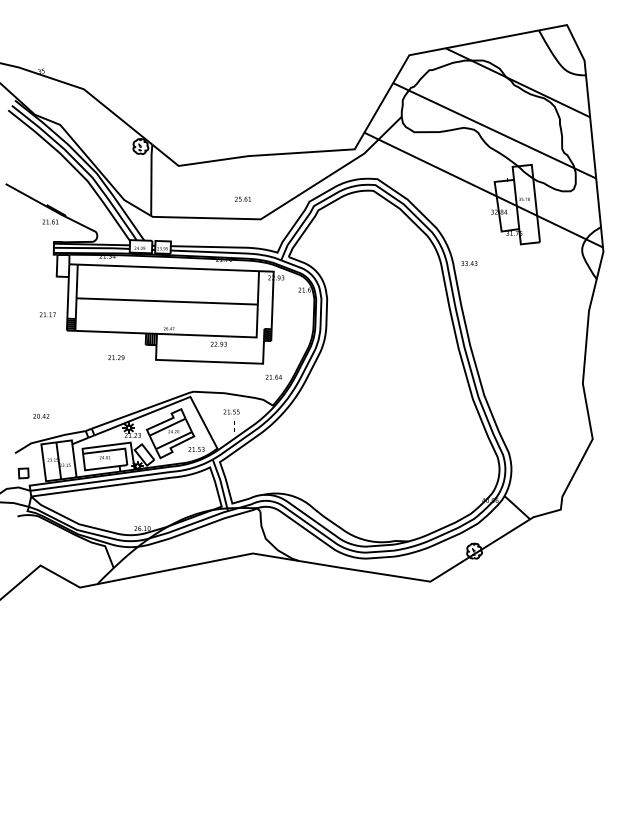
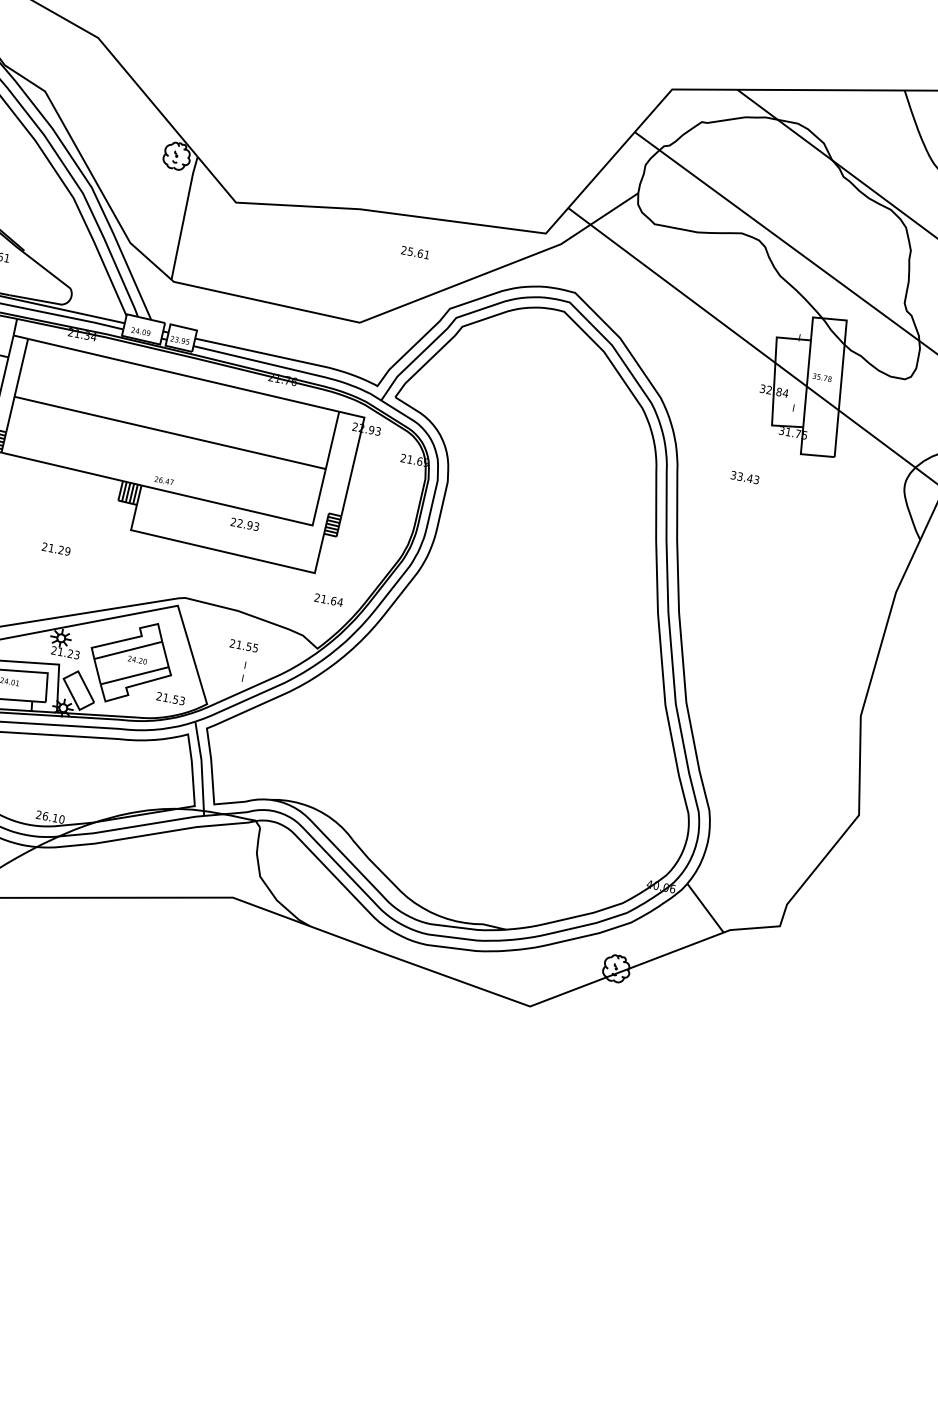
text: (242, 198) -> (414, 251), moved
text: (469, 263) -> (745, 477), moved
text: (116, 357) -> (56, 548), moved

